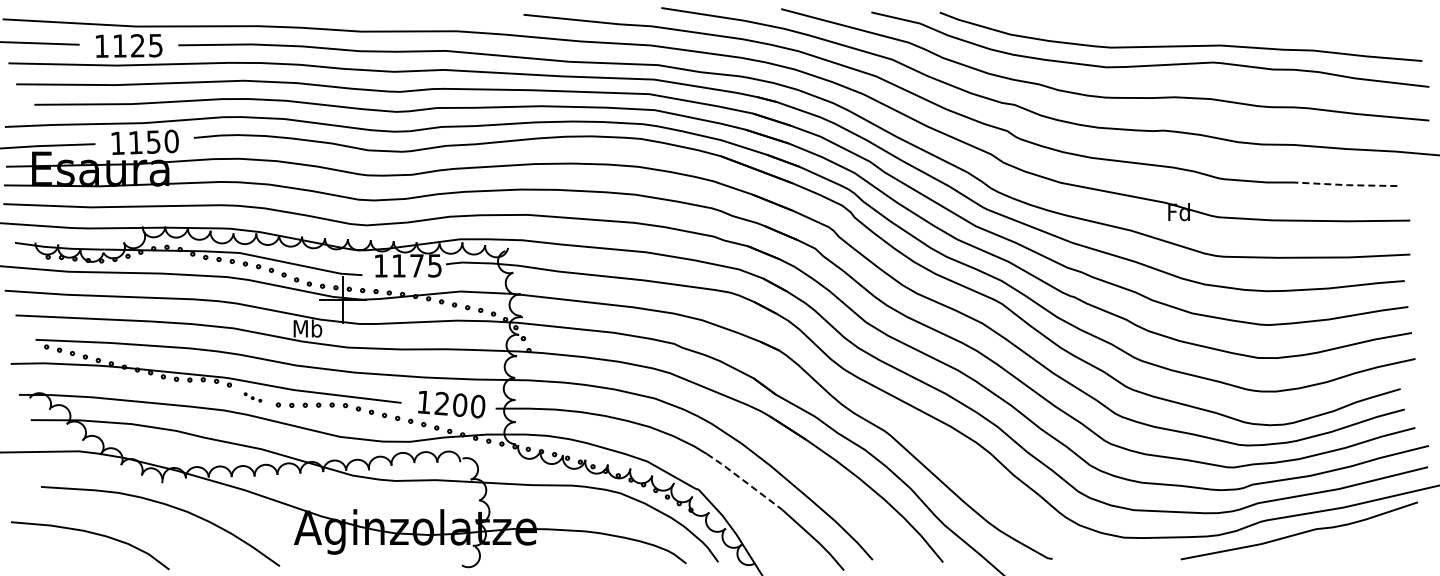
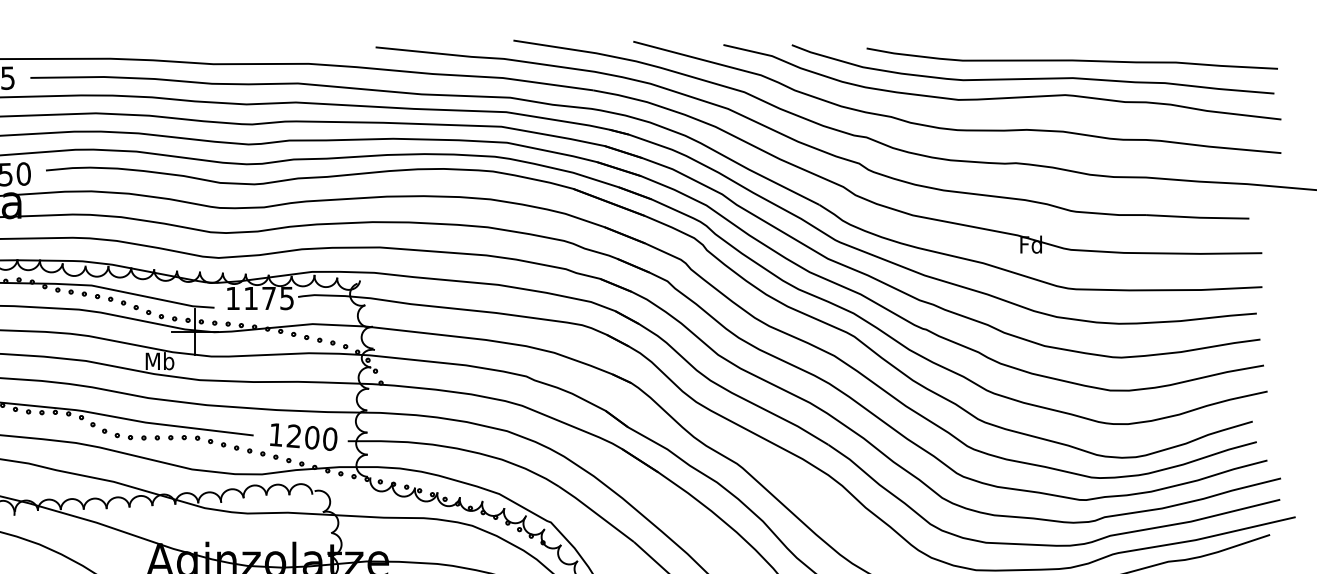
curve: (1219, 27) -> (1071, 60), added
line: (1345, 185) -> (1197, 218), dashed -> solid
part: (252, 397) -> (104, 430), size x1.67
line: (744, 481) -> (596, 514), dashed -> solid

